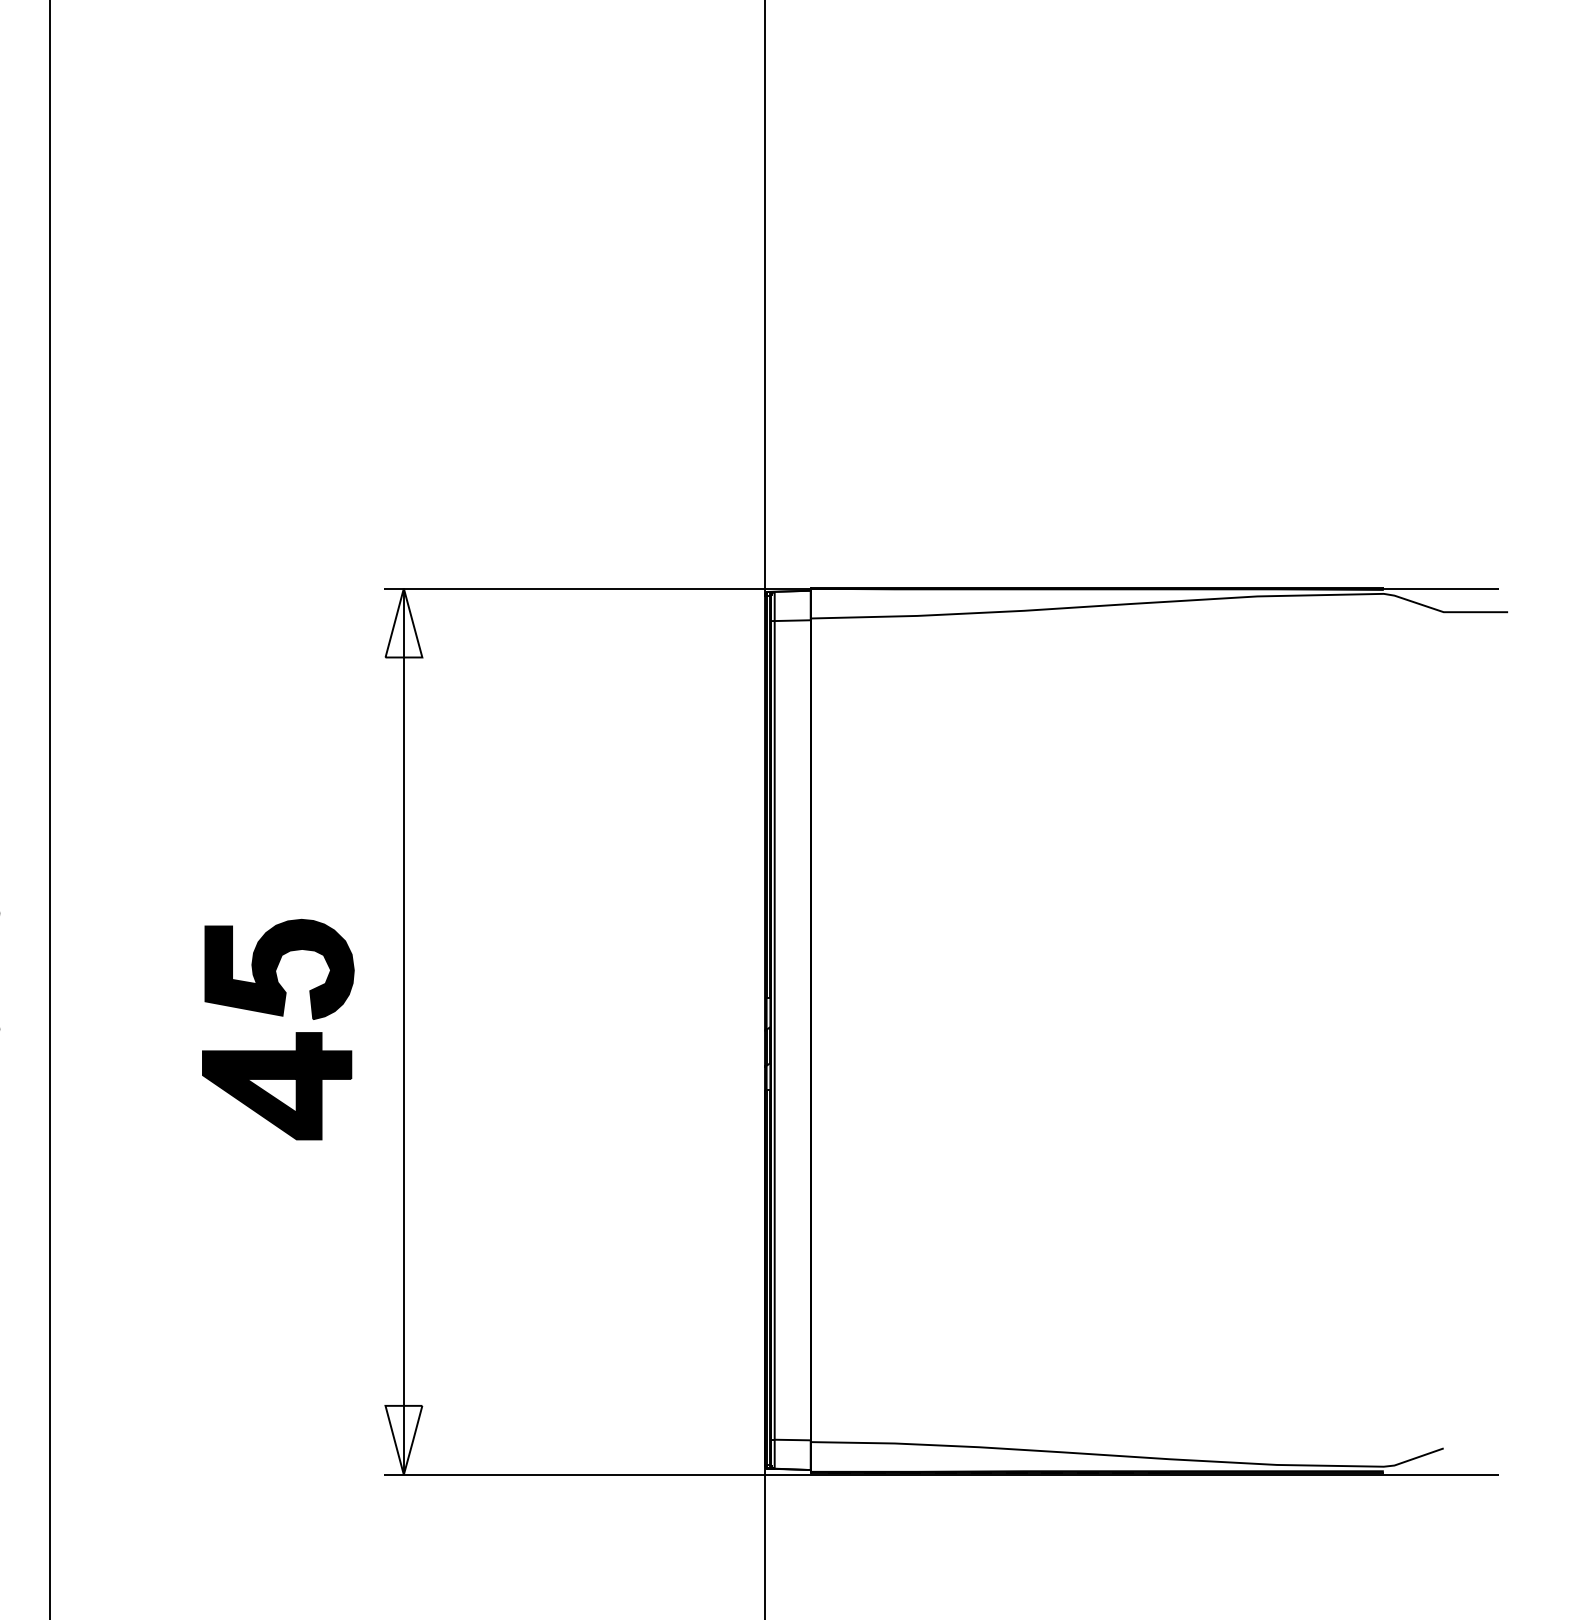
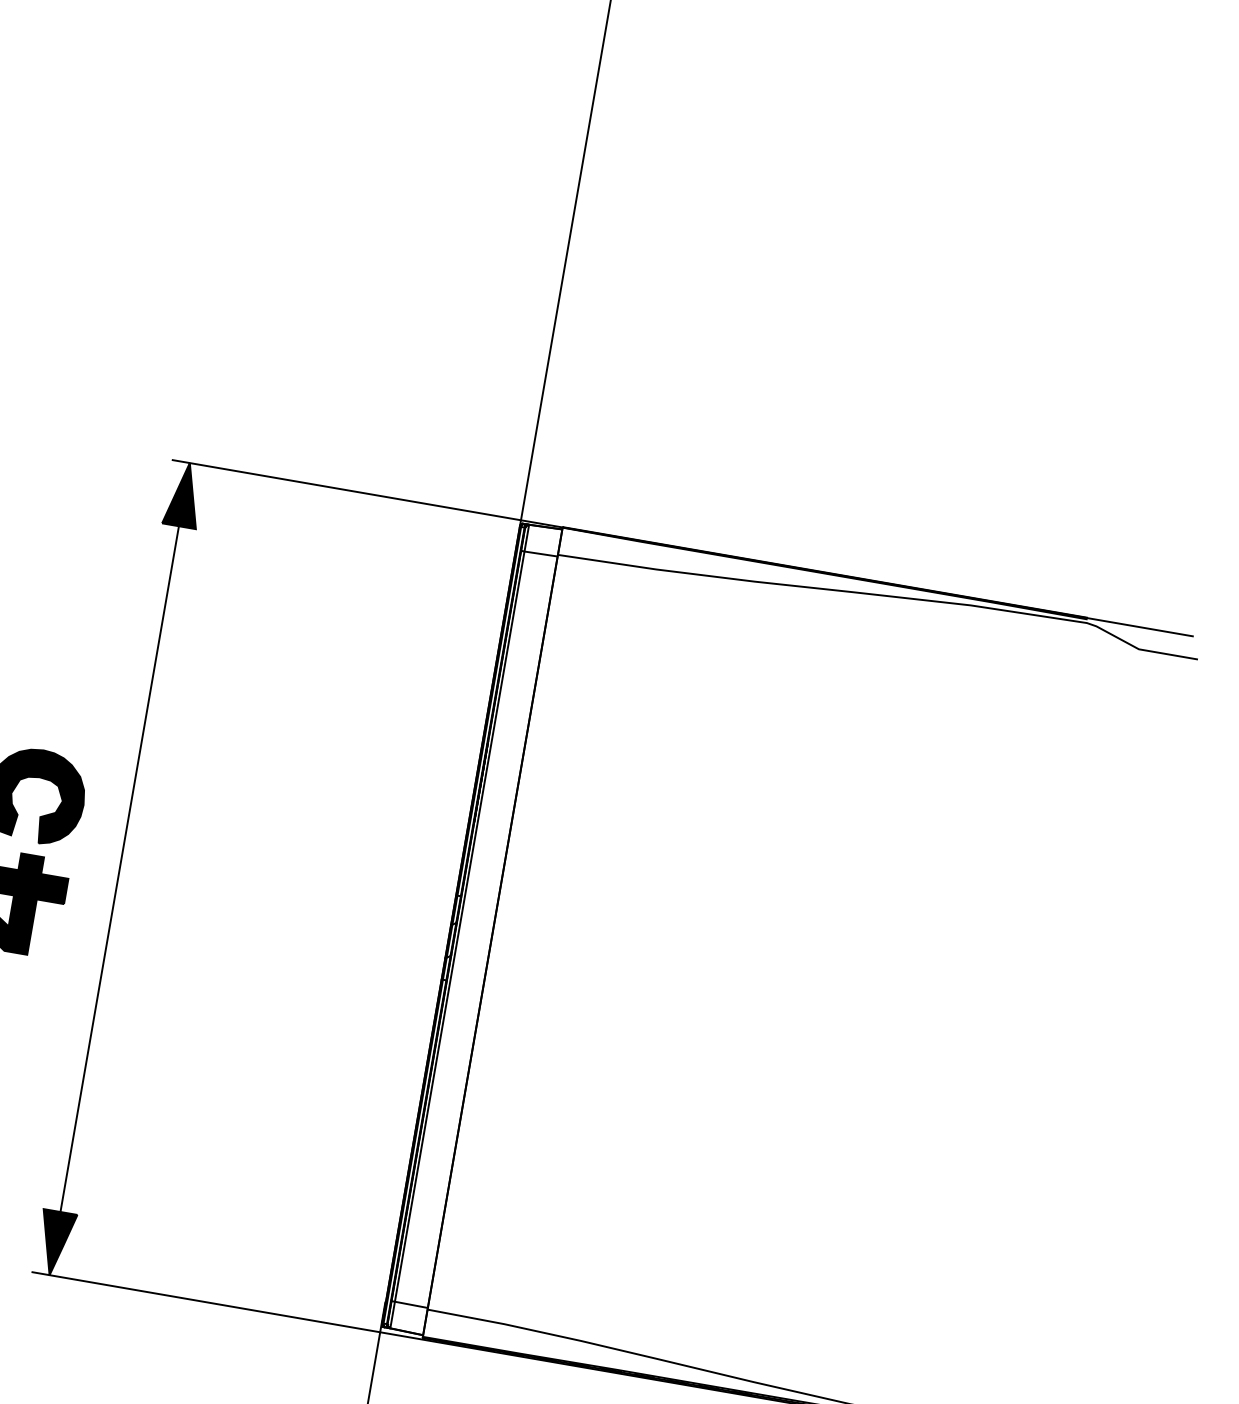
fill: (403, 622) -> (184, 494), added
fill: (403, 1439) -> (54, 1242), added

